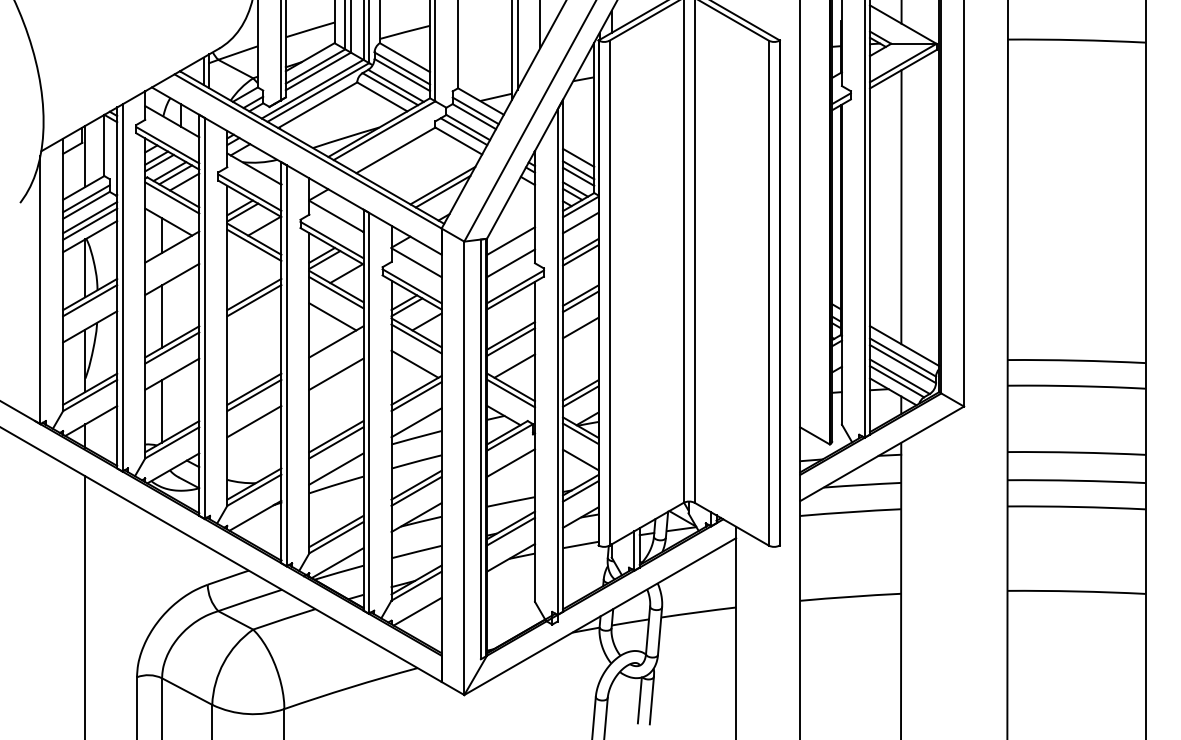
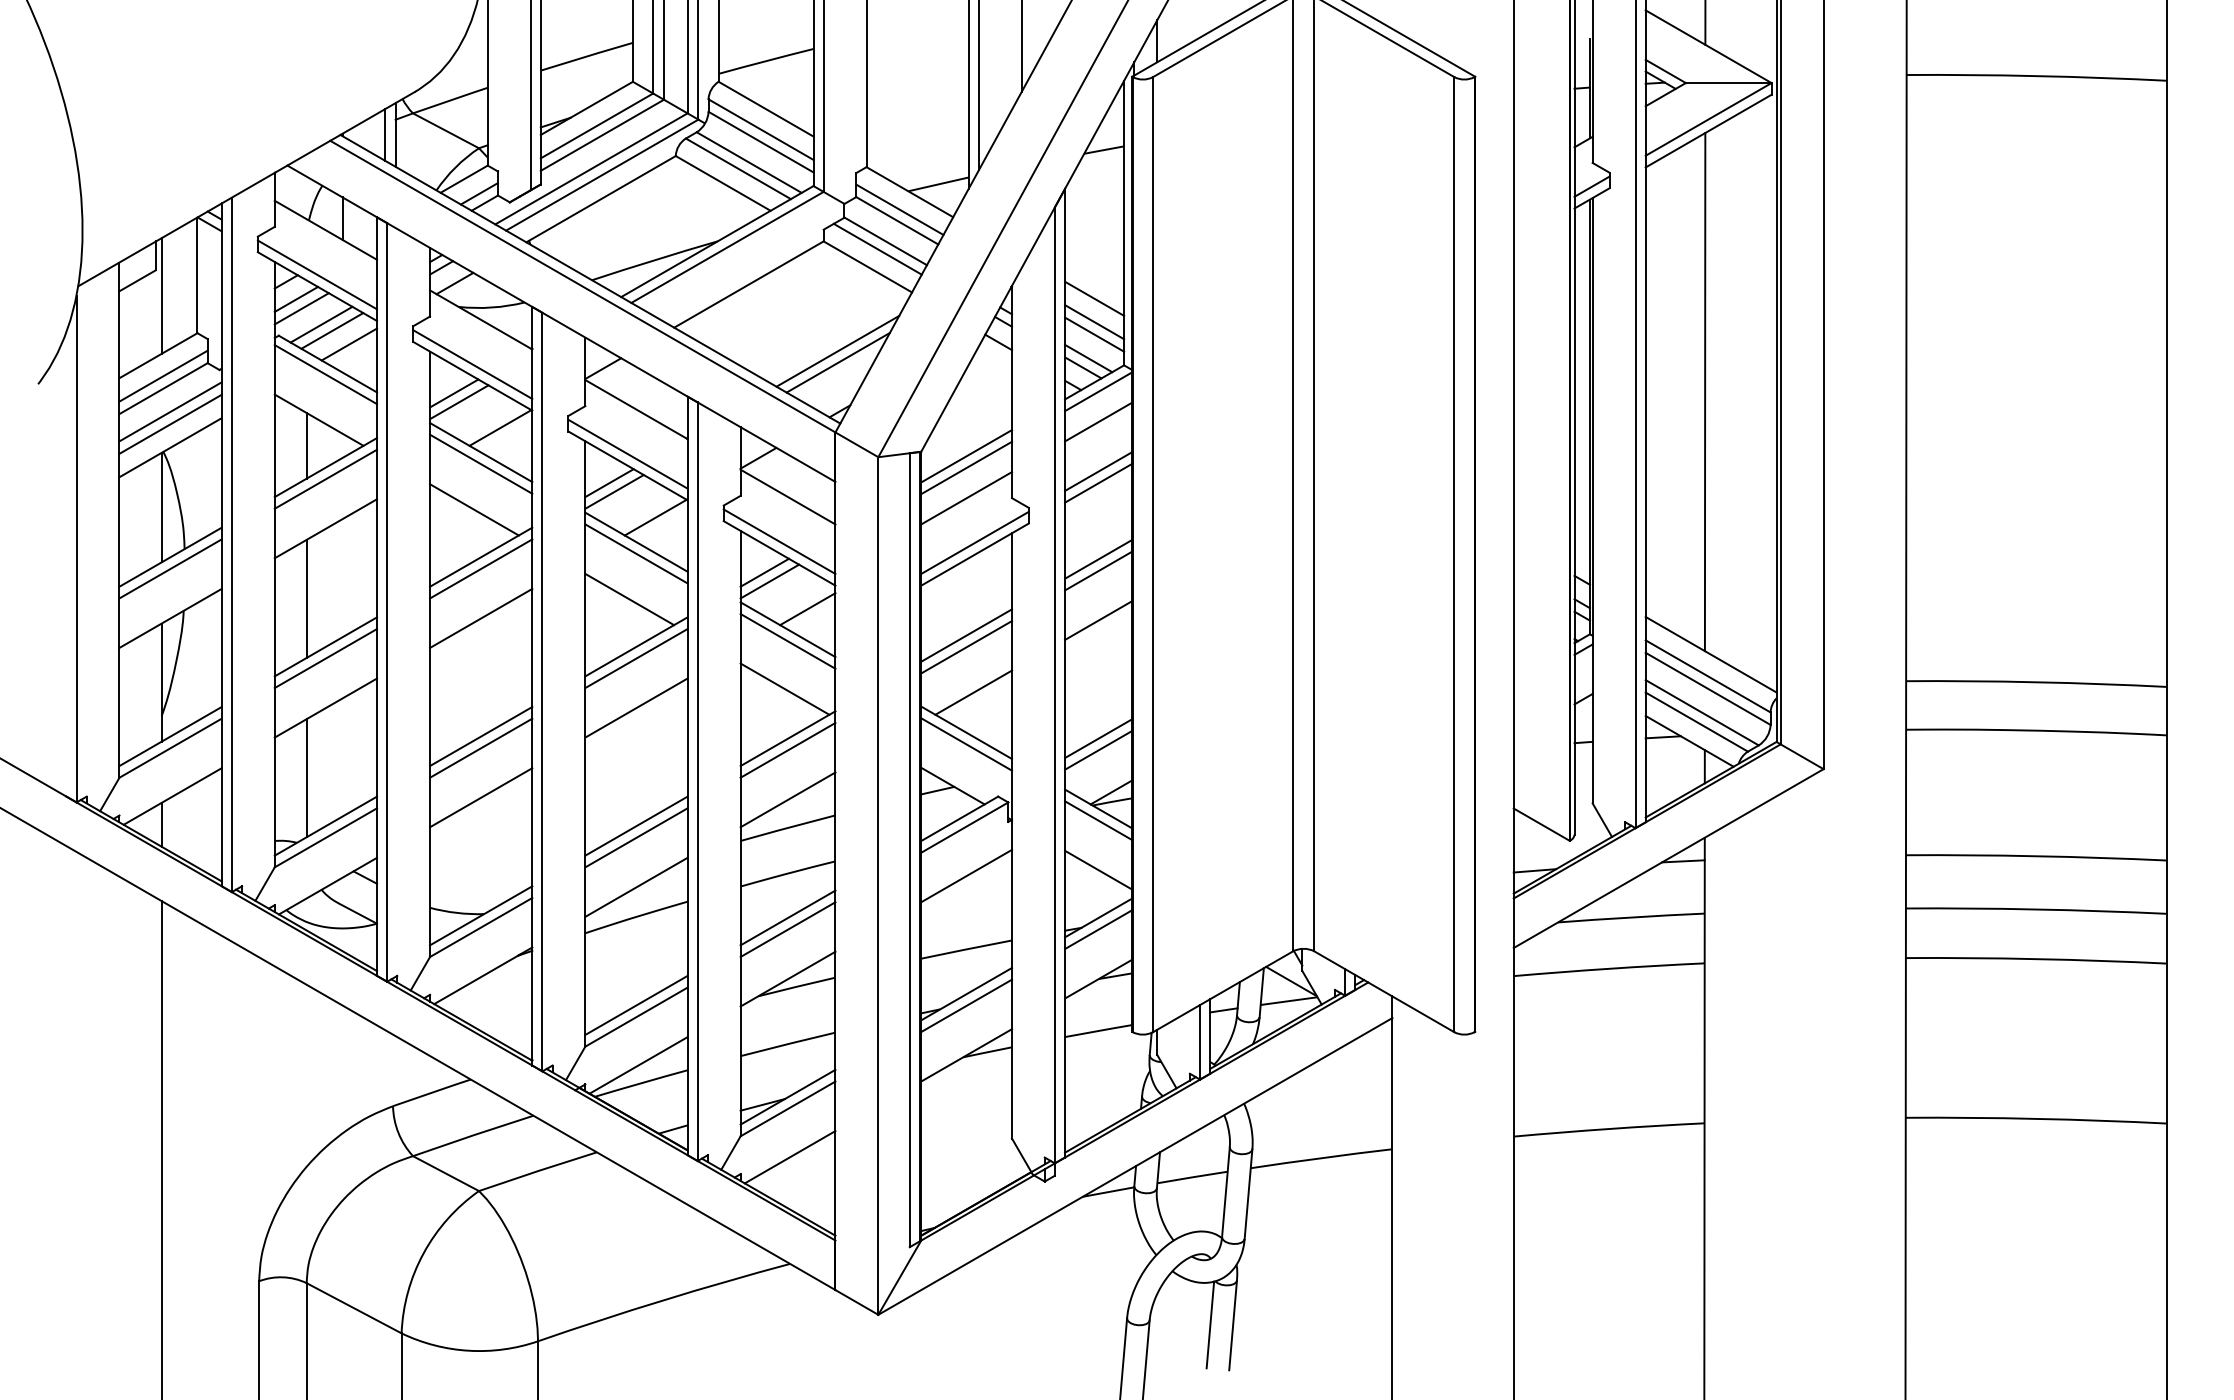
line: (511, 247) -> (967, 468), added
line: (172, 252) -> (326, 477), added
line: (250, 269) -> (473, 509), added
line: (254, 326) -> (481, 617), added
line: (336, 347) -> (636, 657), added

